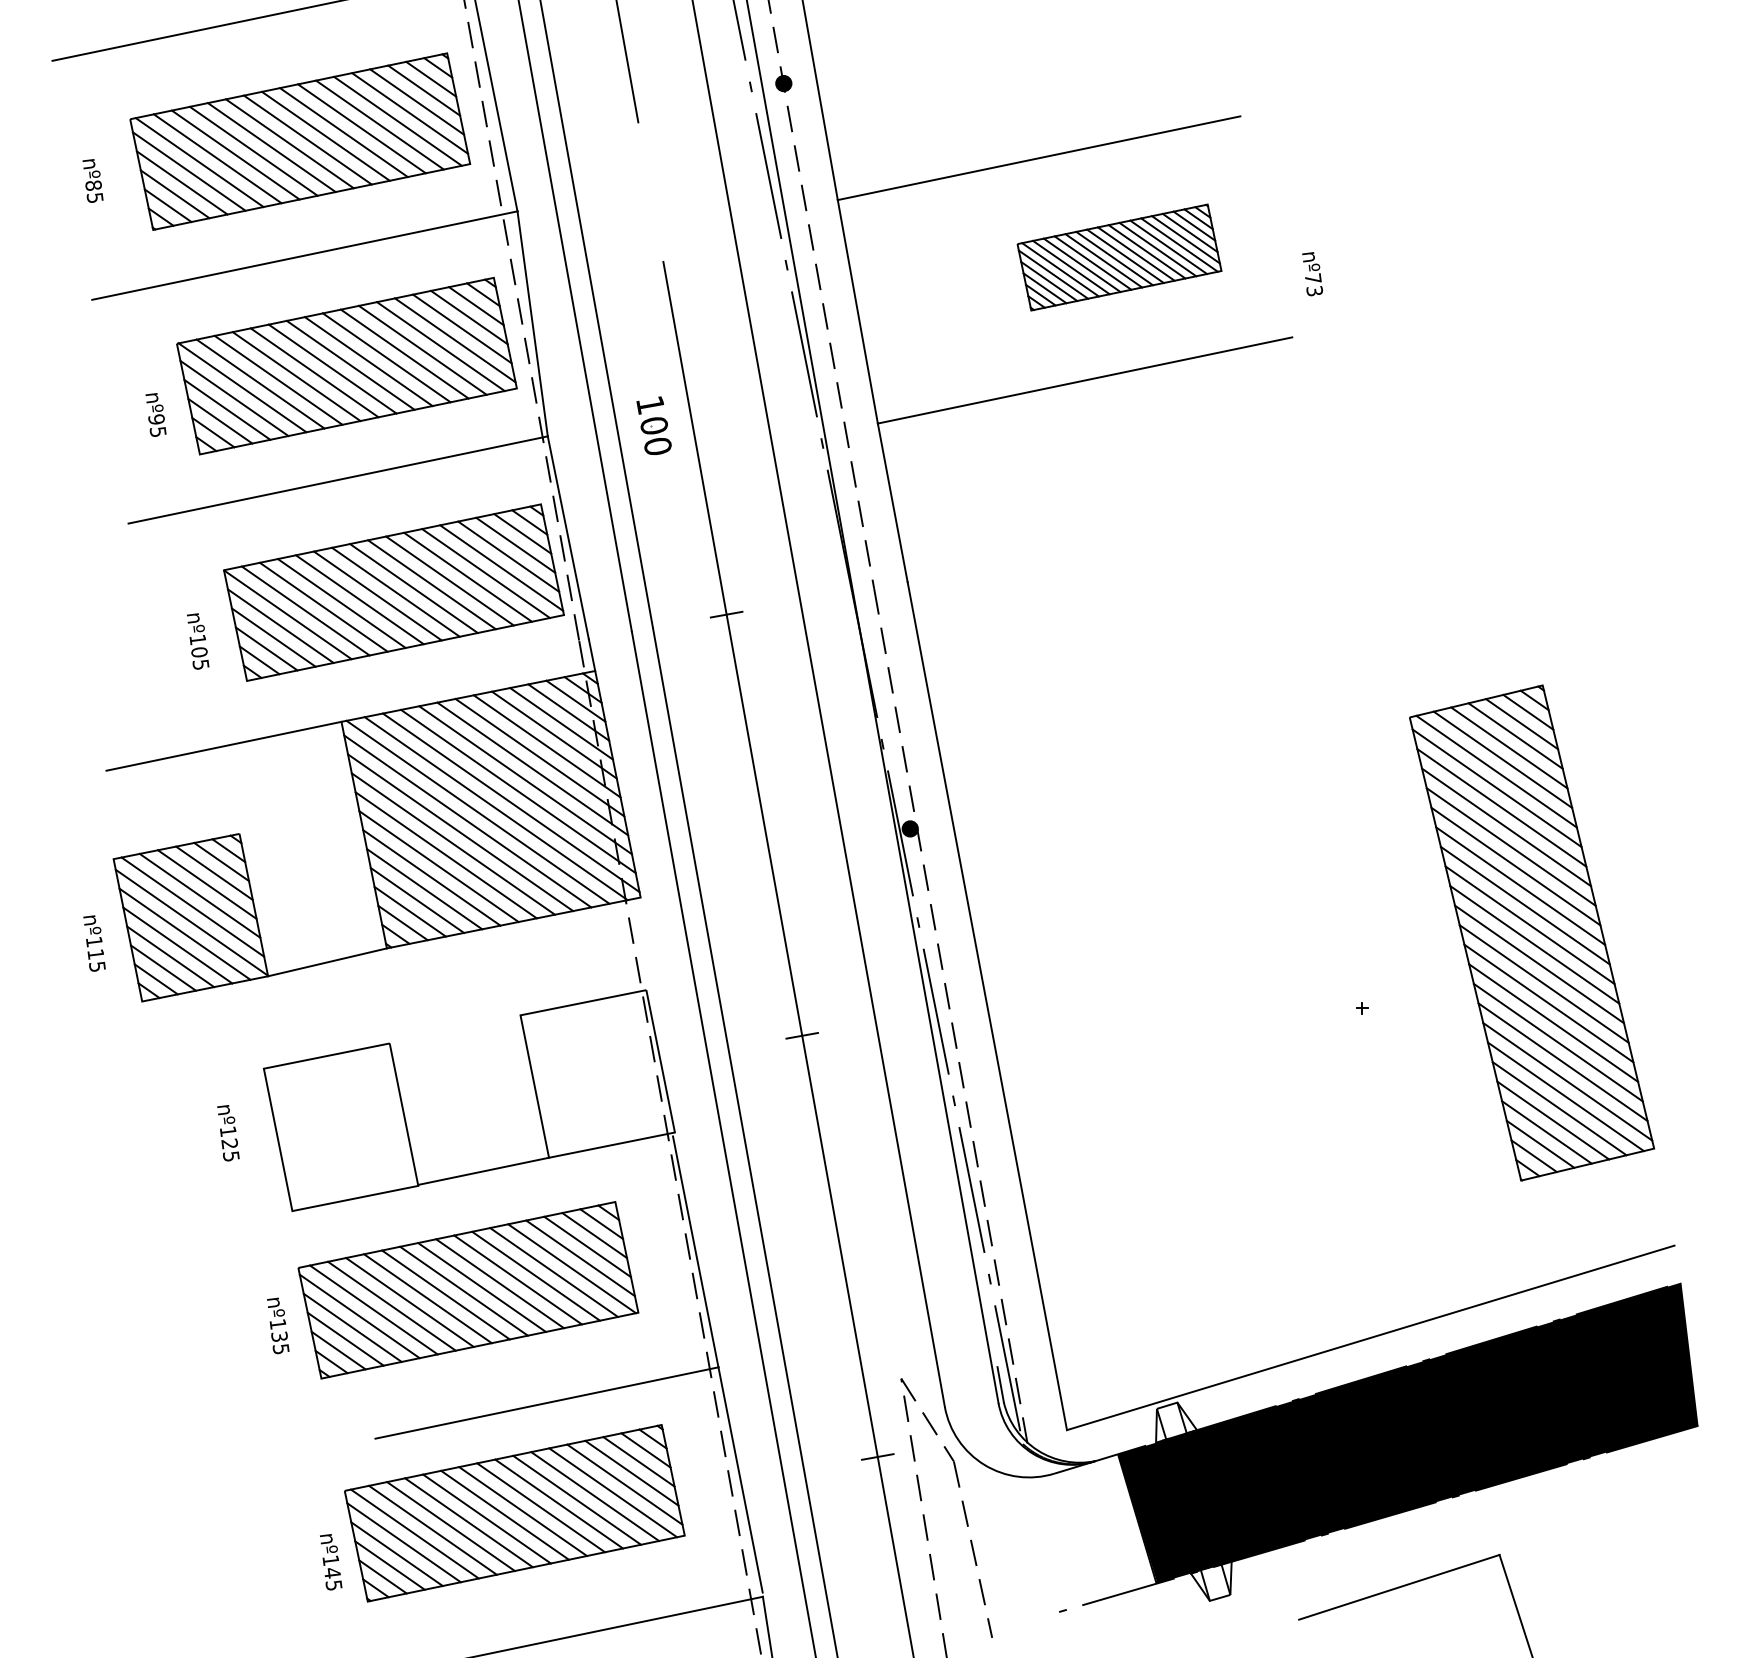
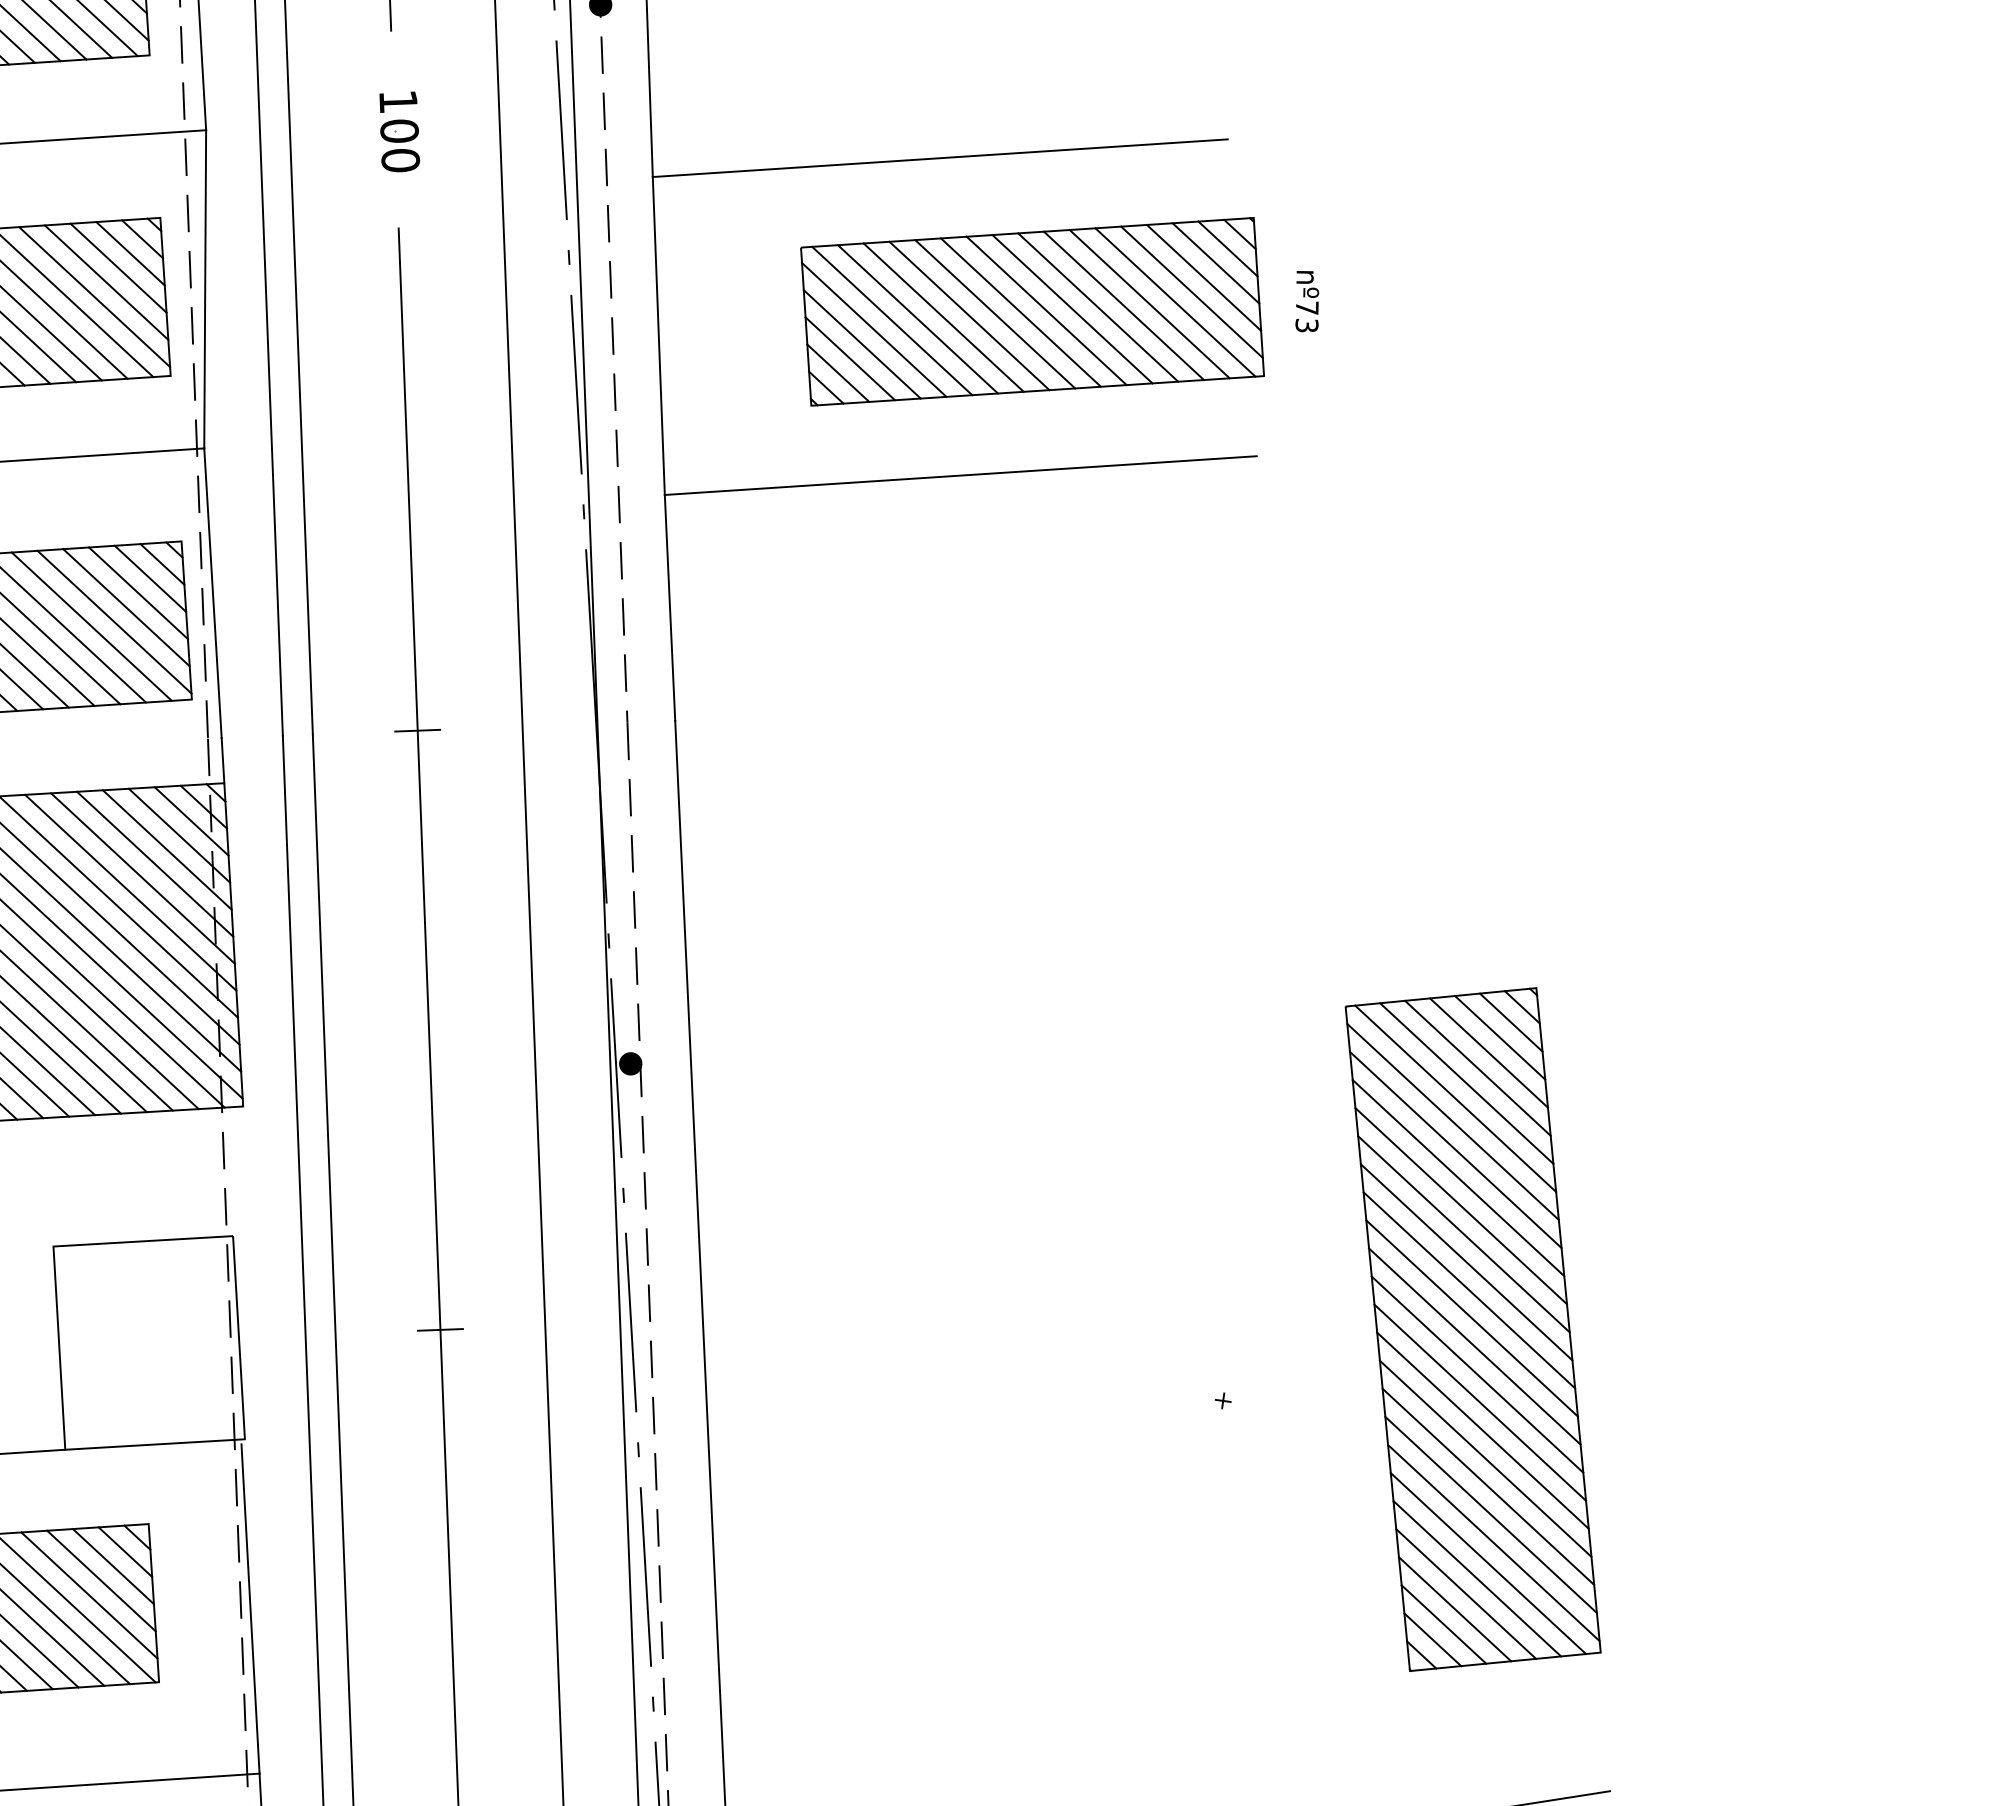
part: (1119, 257) -> (1032, 311), size x1.67
text: (1312, 274) -> (1307, 302), moved
part: (653, 425) -> (398, 130), moved

